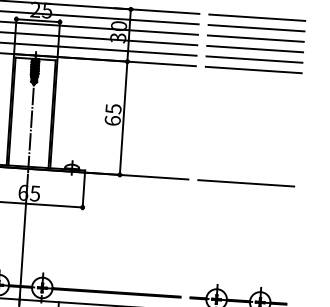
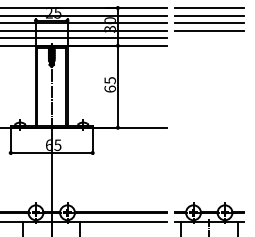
line: (253, 59) -> (208, 38), removed
line: (252, 69) -> (208, 45), removed
line: (245, 182) -> (208, 127), removed

